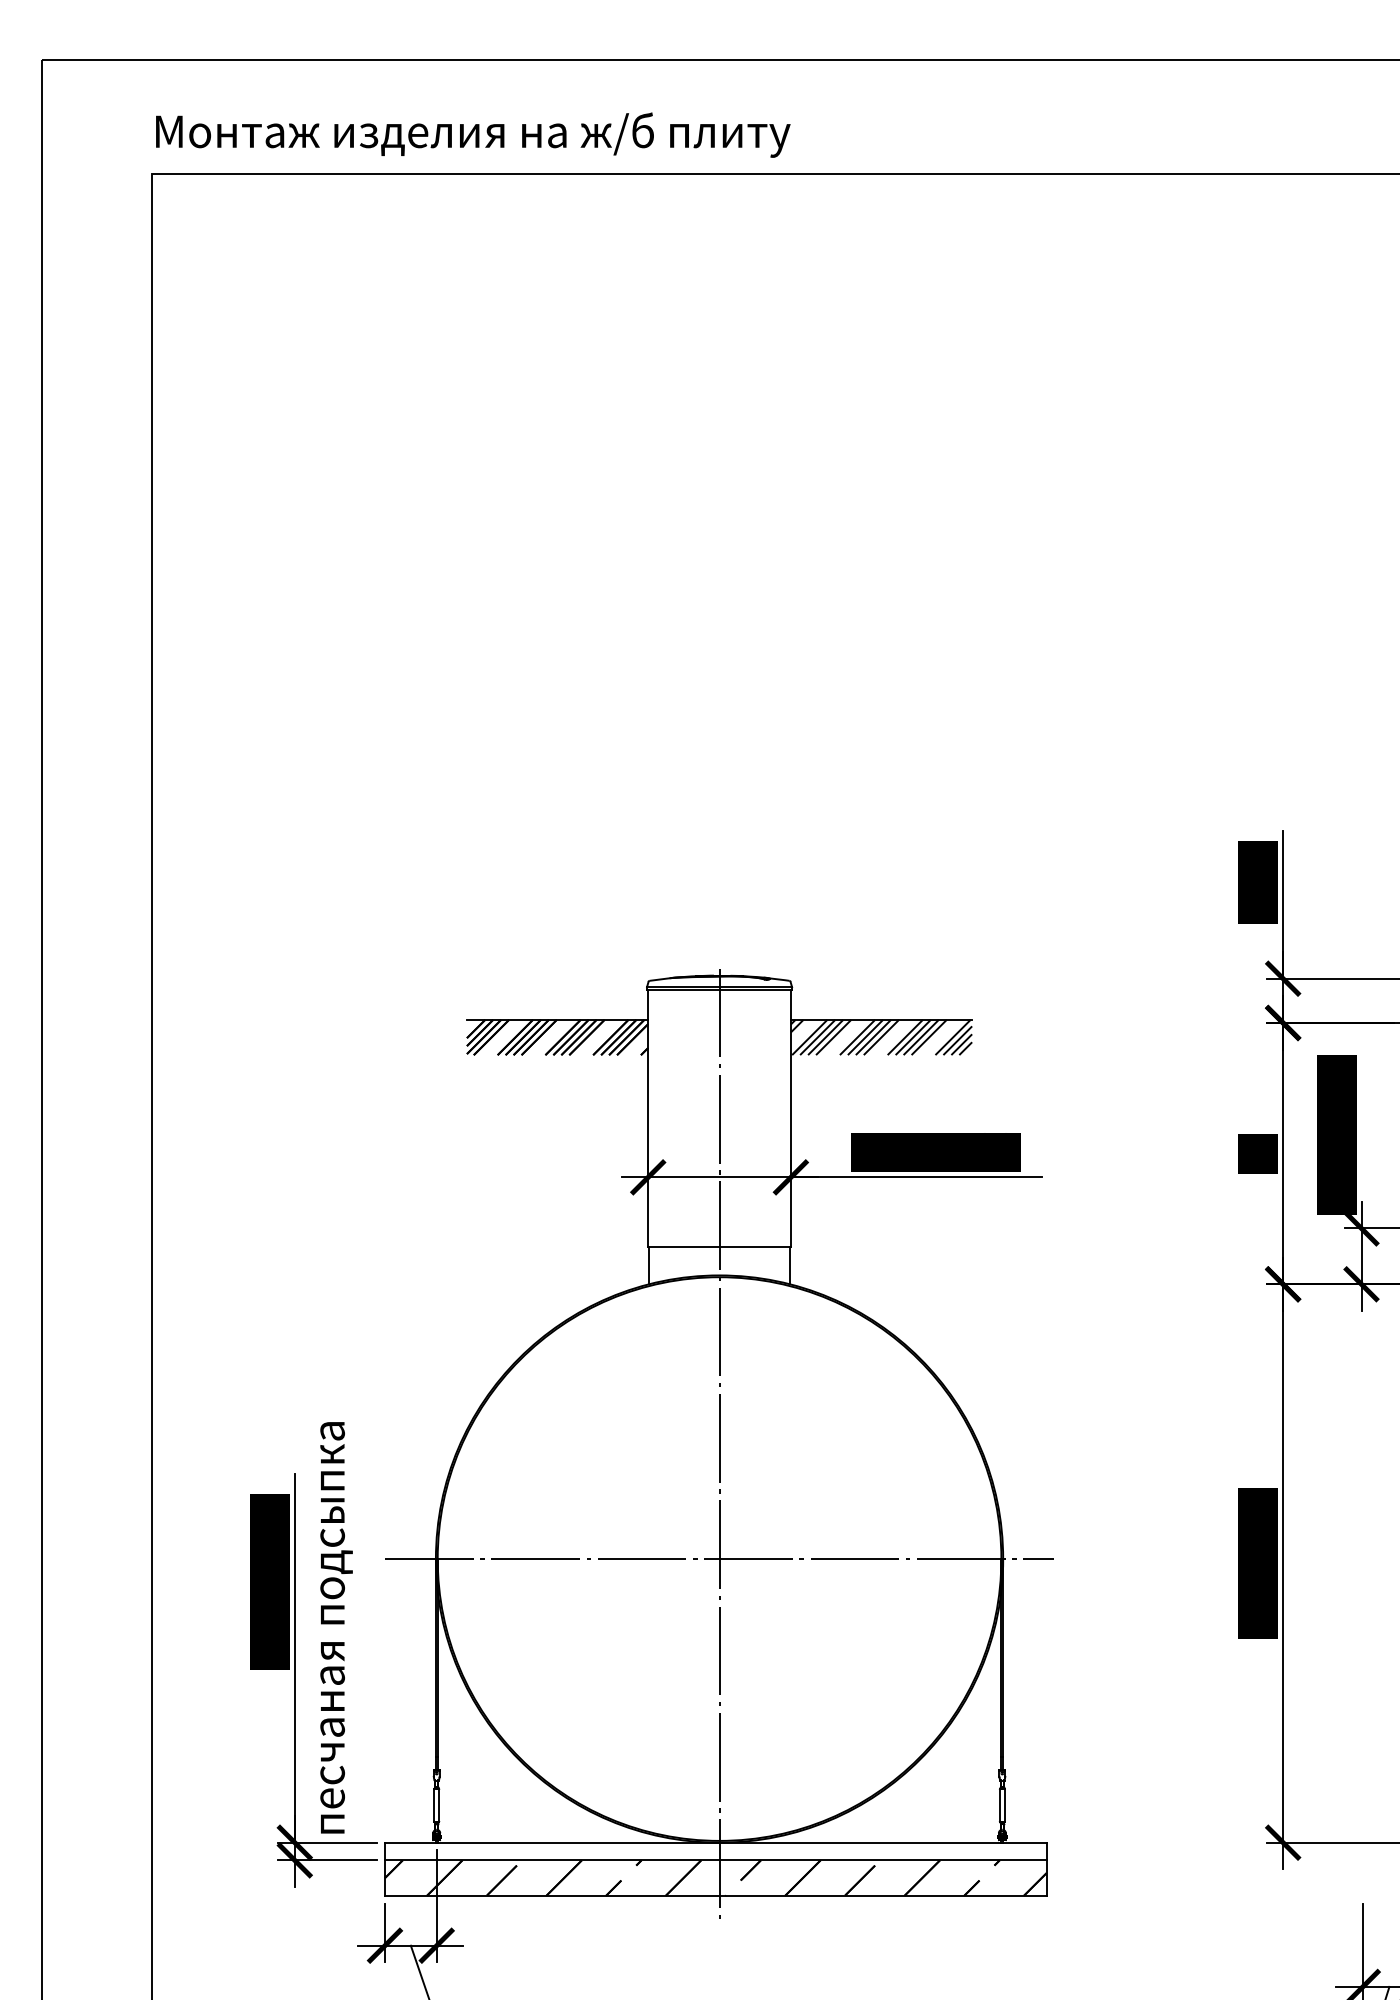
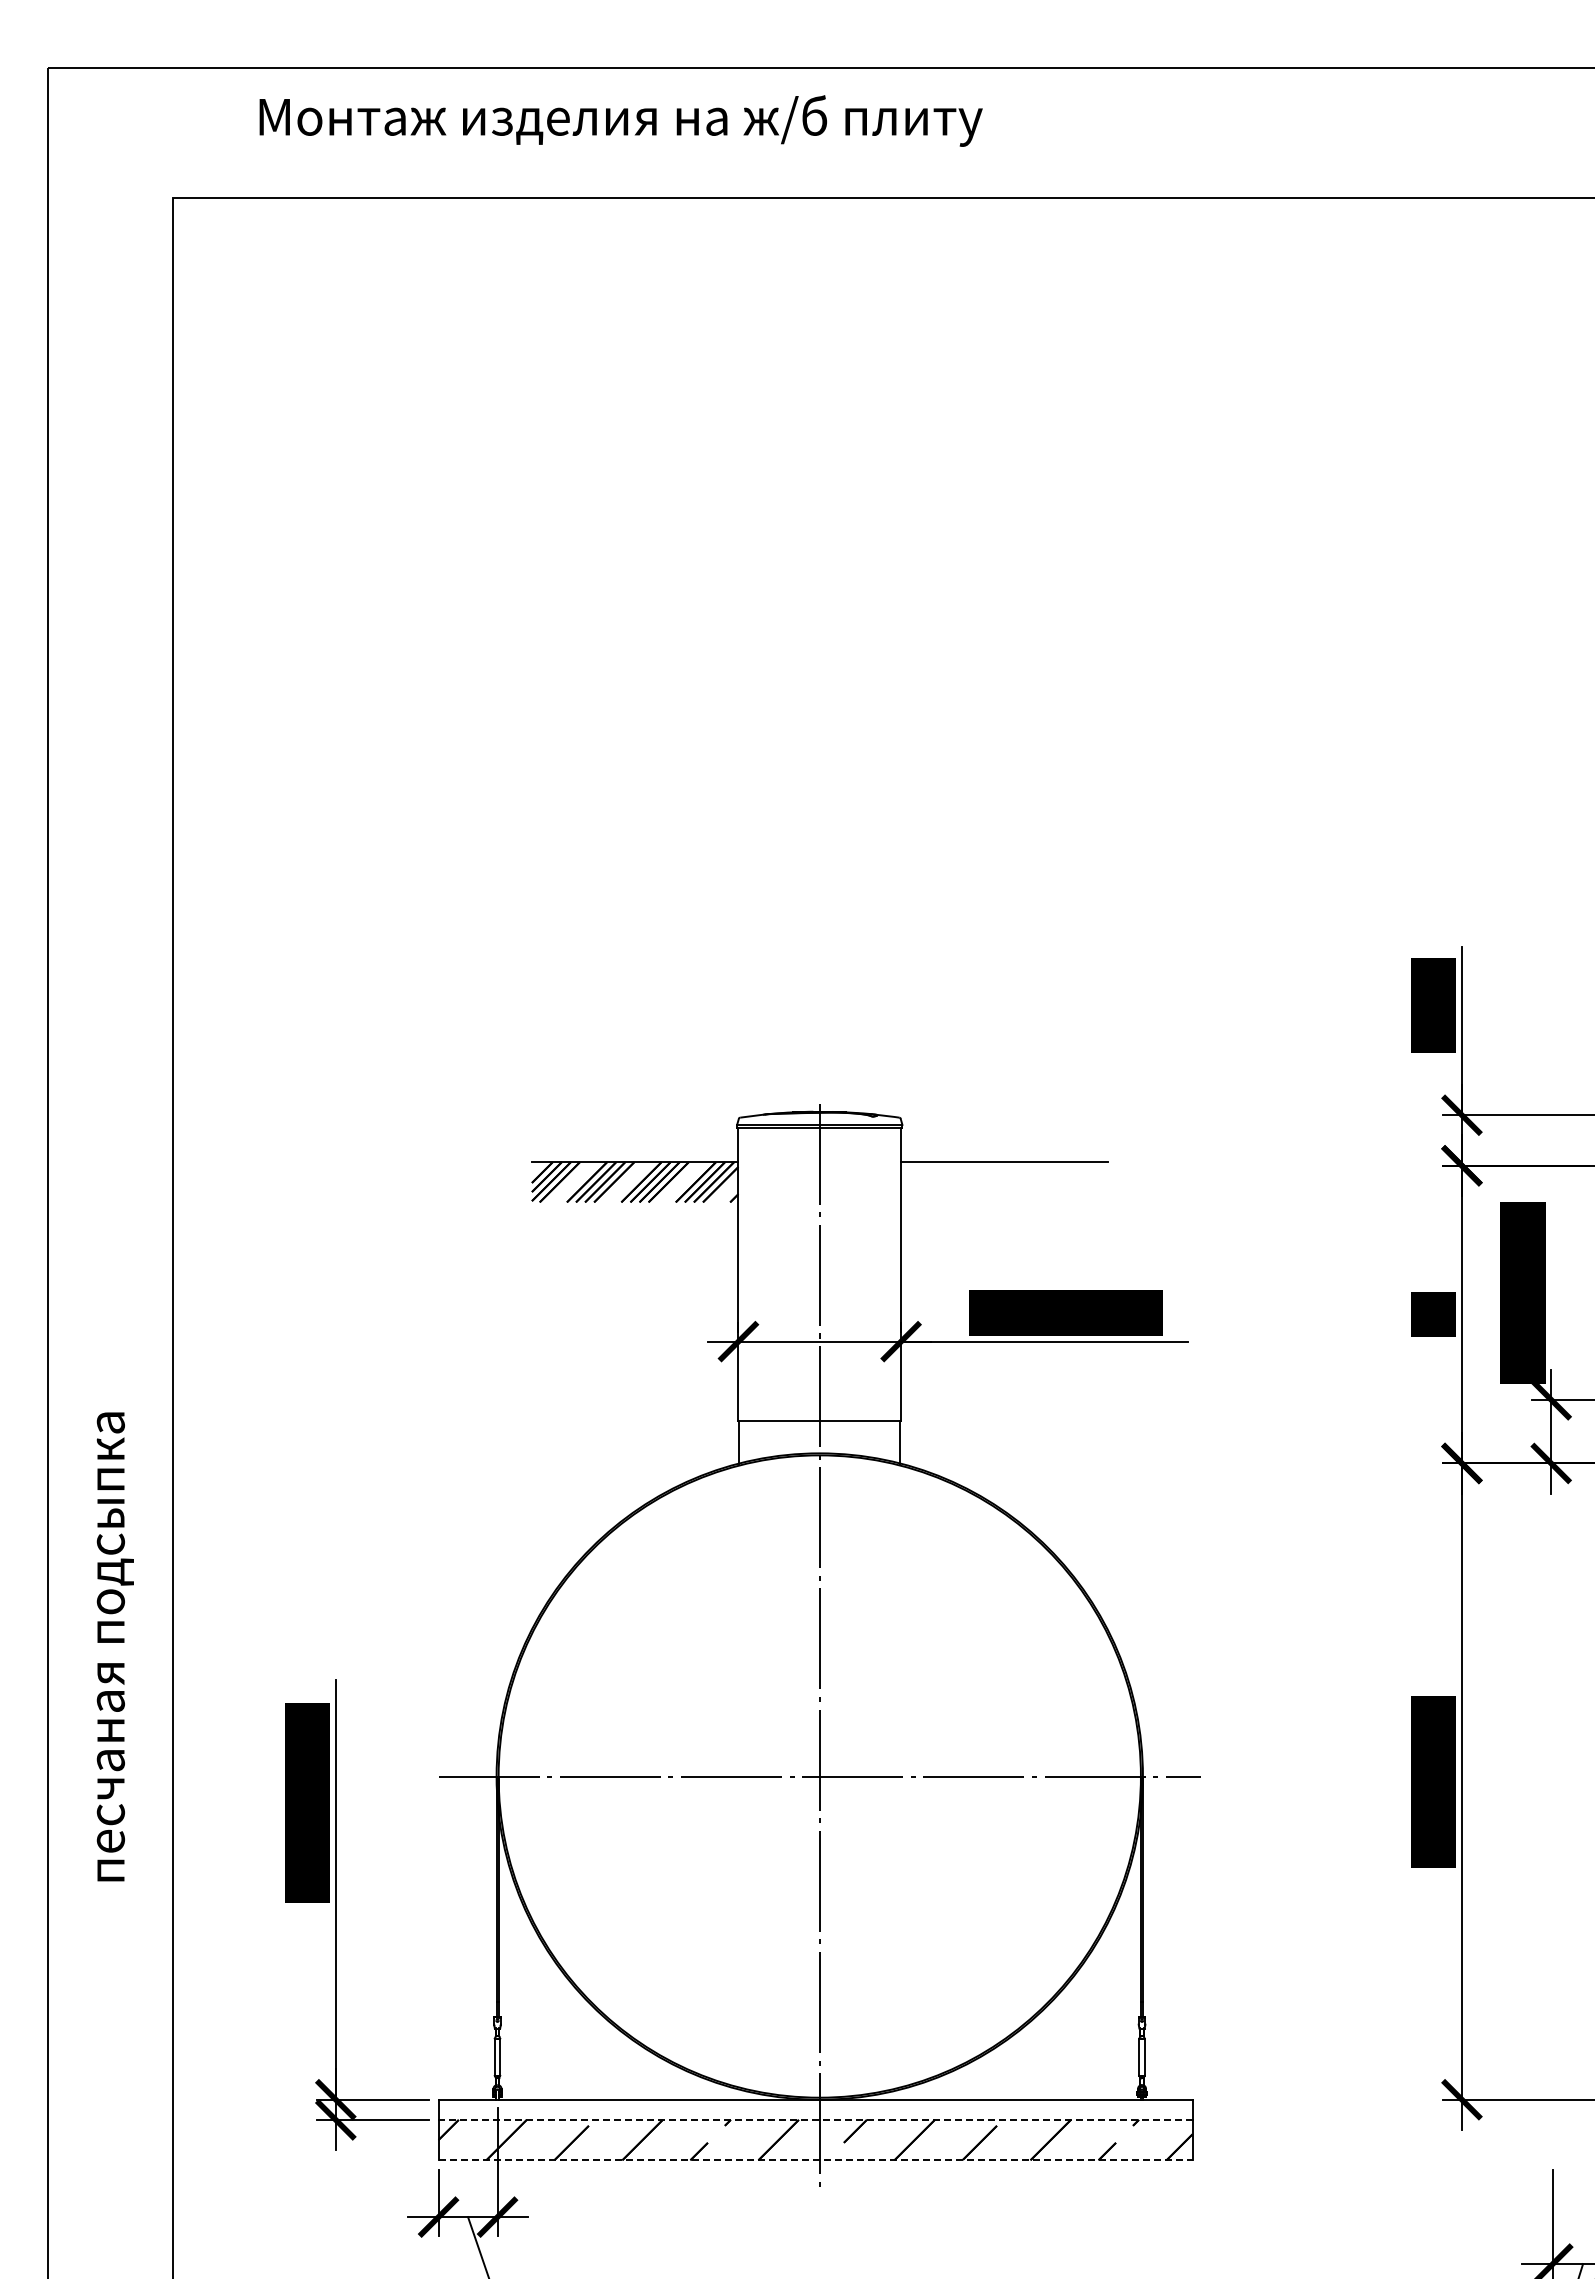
text: (472, 134) -> (620, 120), moved
hatch: (881, 1037) -> (1004, 1182), removed
text: (335, 1627) -> (114, 1646), moved
line: (715, 1860) -> (815, 2119), solid -> dashed
line: (715, 1896) -> (815, 2160), solid -> dashed

